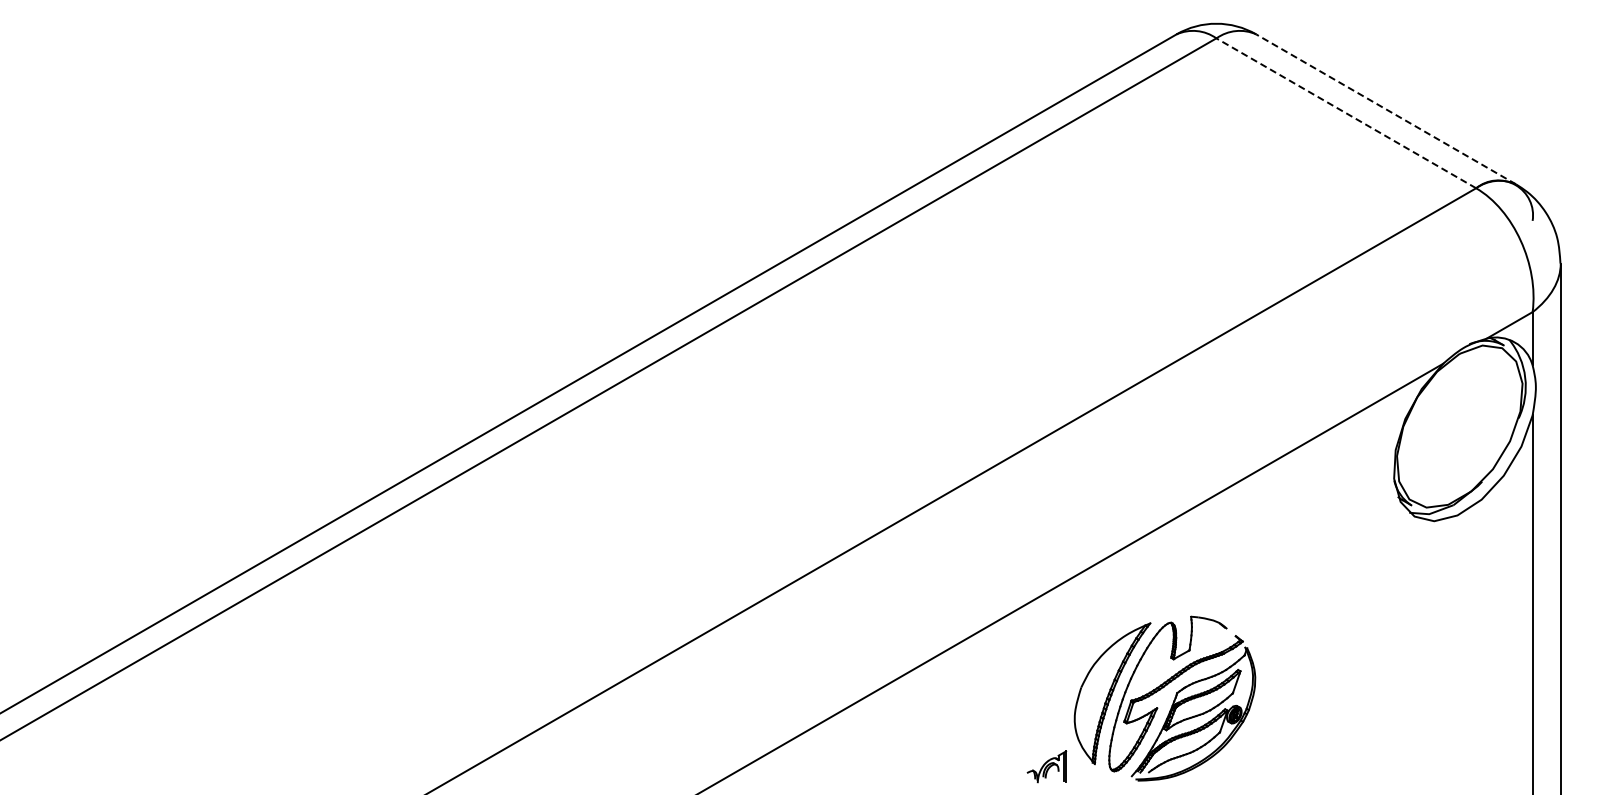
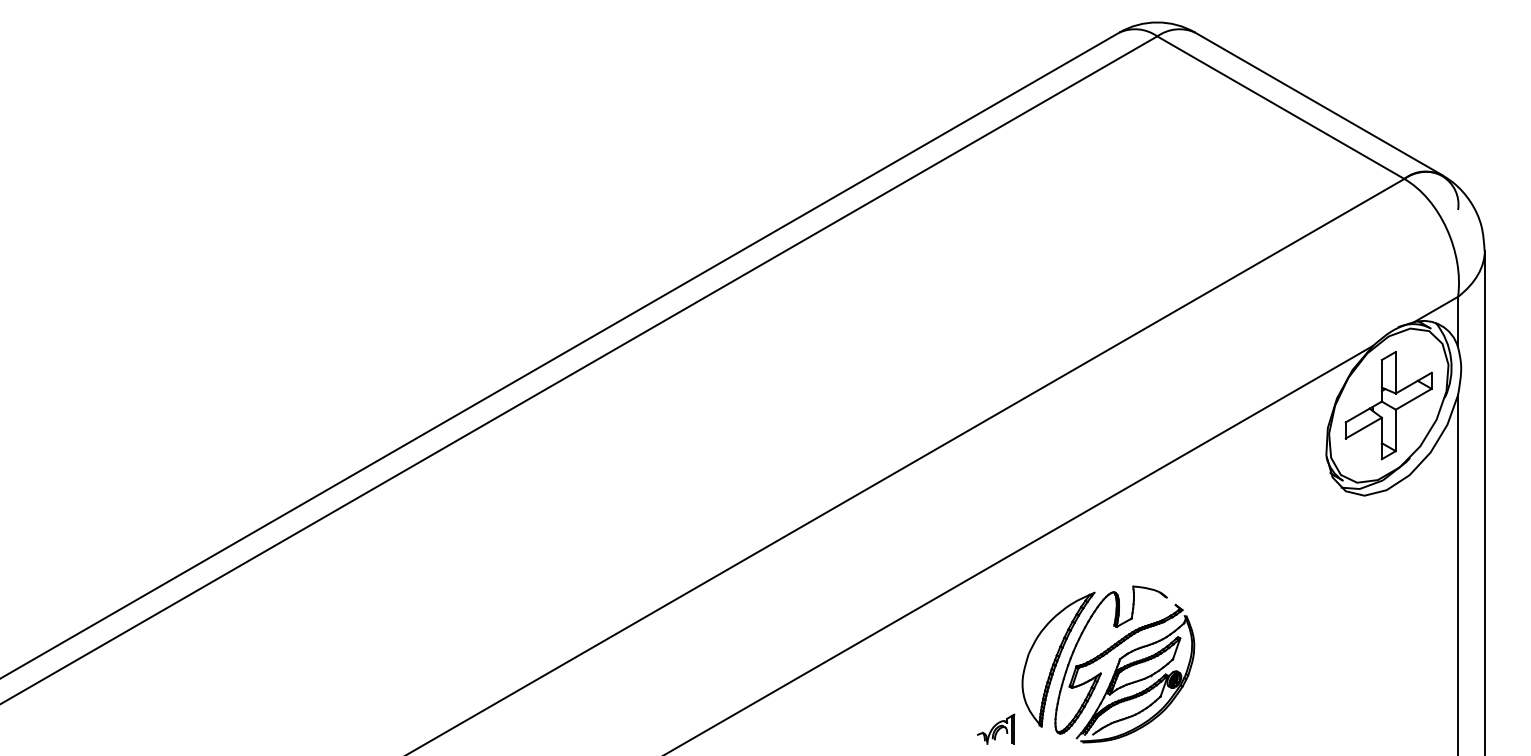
line: (1386, 109) -> (1319, 104), dashed -> solid
line: (1346, 113) -> (1281, 107), dashed -> solid
part: (1459, 426) -> (1388, 405), added

